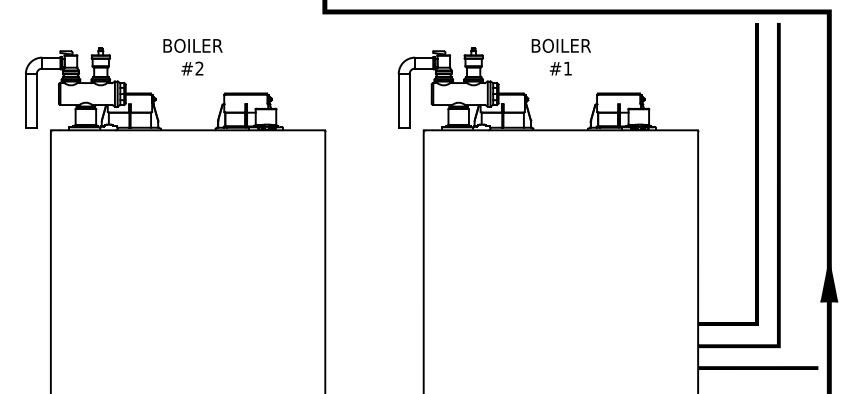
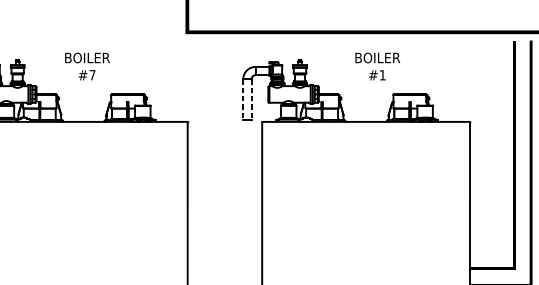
text: (560, 56) -> (377, 66), moved
text: (199, 68) -> (92, 75), #2 -> #7
line: (398, 101) -> (243, 100), solid -> dashed
line: (409, 101) -> (251, 100), solid -> dashed

